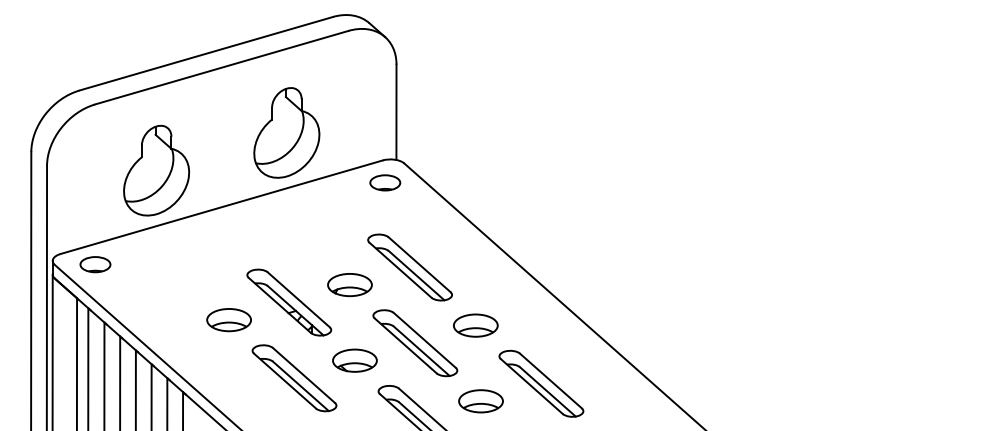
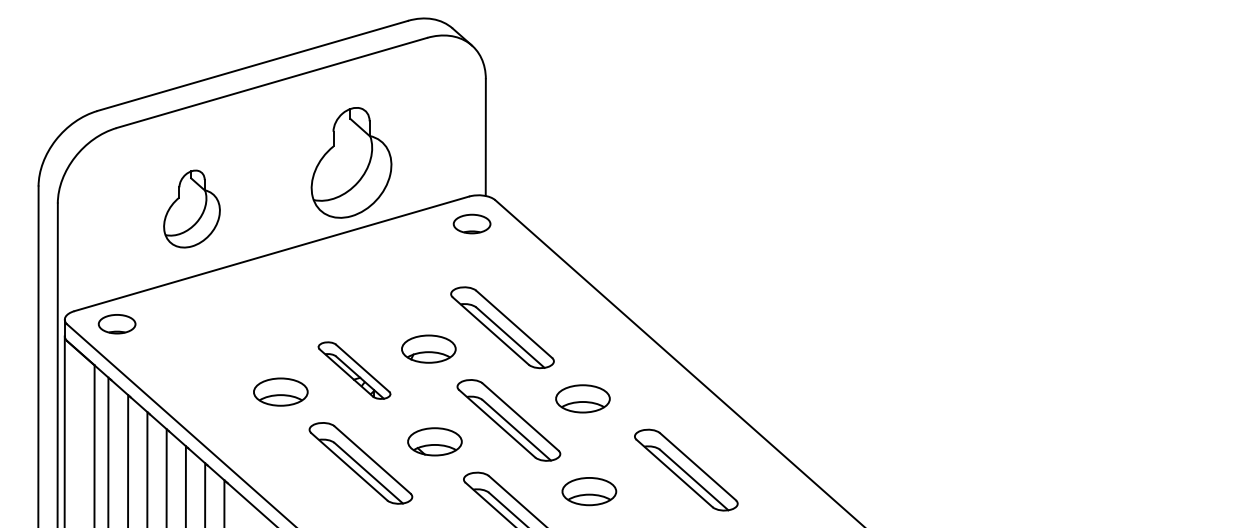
part: (156, 170) -> (191, 208), size x0.7
part: (289, 302) -> (354, 370), size x0.7
part: (541, 383) -> (686, 469), moved

